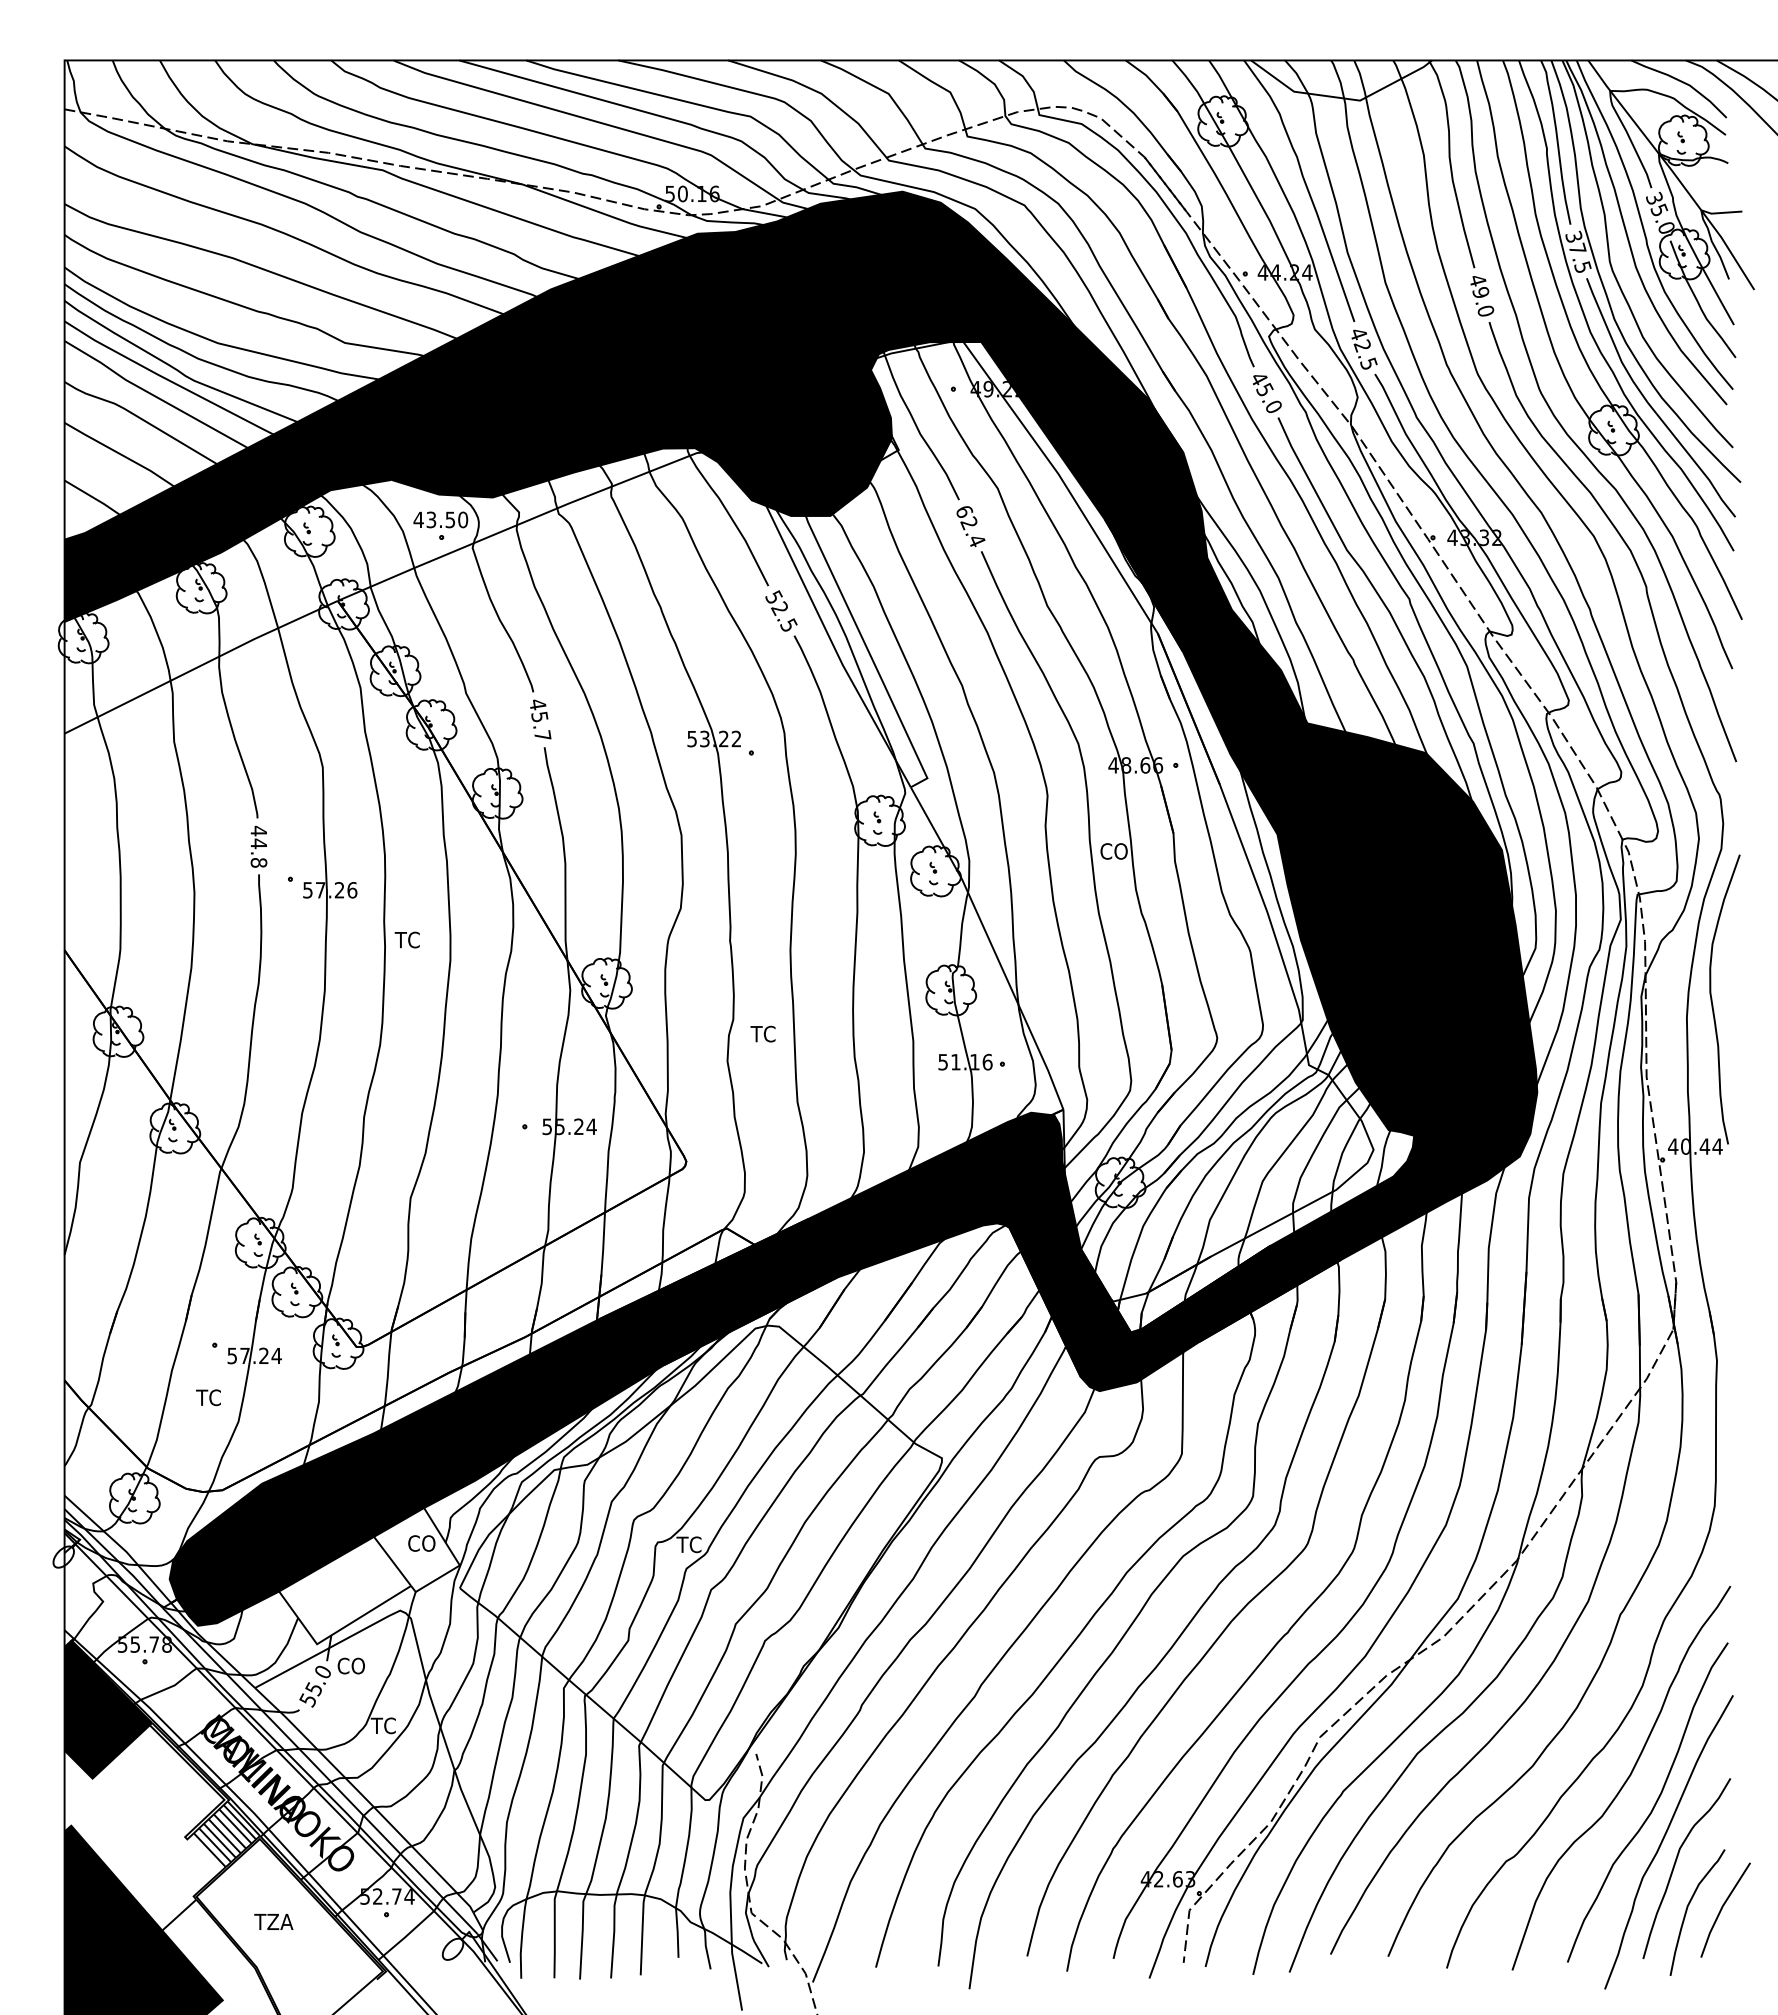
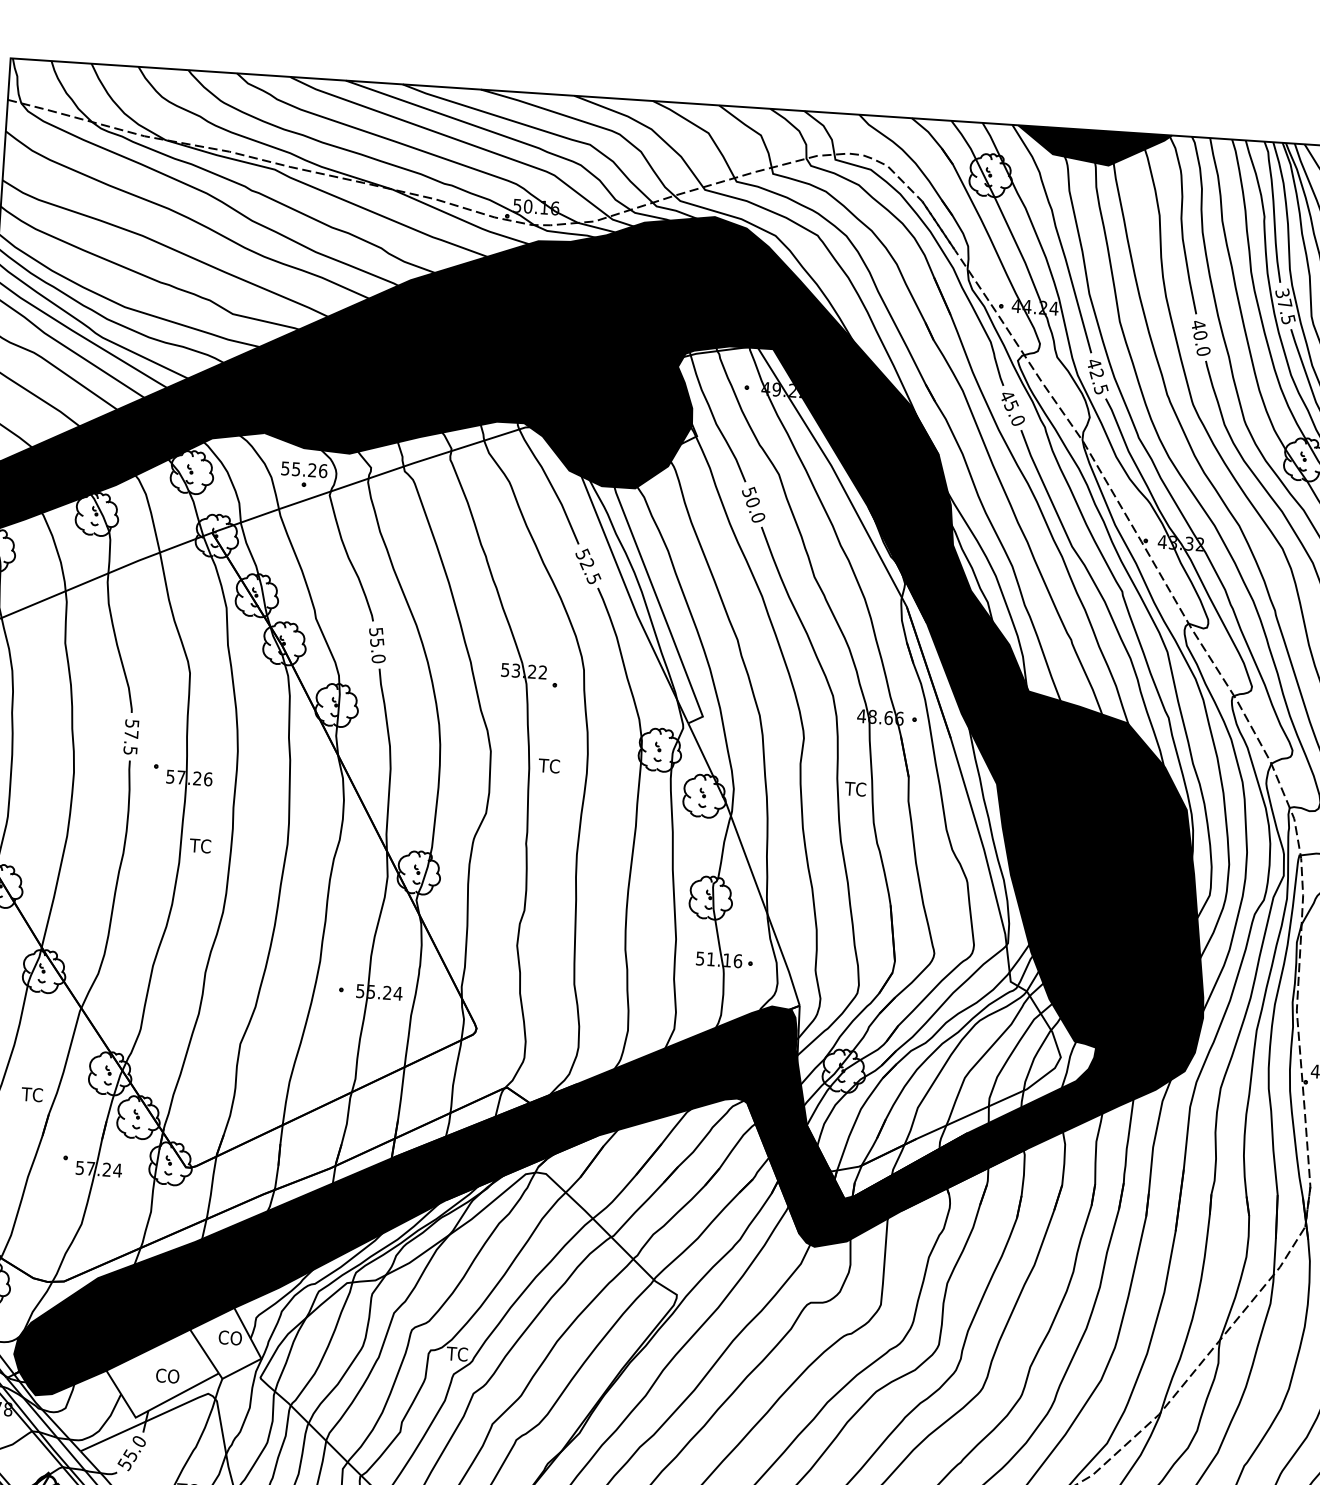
fill: (1341, 80) -> (1093, 147), added
text: (1480, 292) -> (1200, 335), 49.0 -> 40.0
text: (440, 519) -> (303, 469), 43.50 -> 55.26
text: (970, 525) -> (753, 504), 62.4 -> 50.0
text: (540, 720) -> (377, 645), 45.7 -> 55.0
text: (258, 846) -> (130, 736), 44.8 -> 57.5
text: (1113, 851) -> (856, 789), CO -> TC
text: (406, 939) -> (199, 845), moved
text: (762, 1033) -> (548, 765), moved
text: (208, 1397) -> (32, 1094), moved
text: (350, 1665) -> (167, 1375), moved

